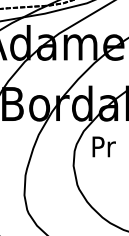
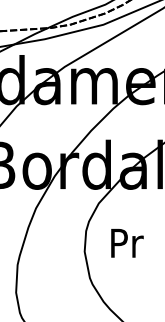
text: (103, 146) -> (126, 242), moved

